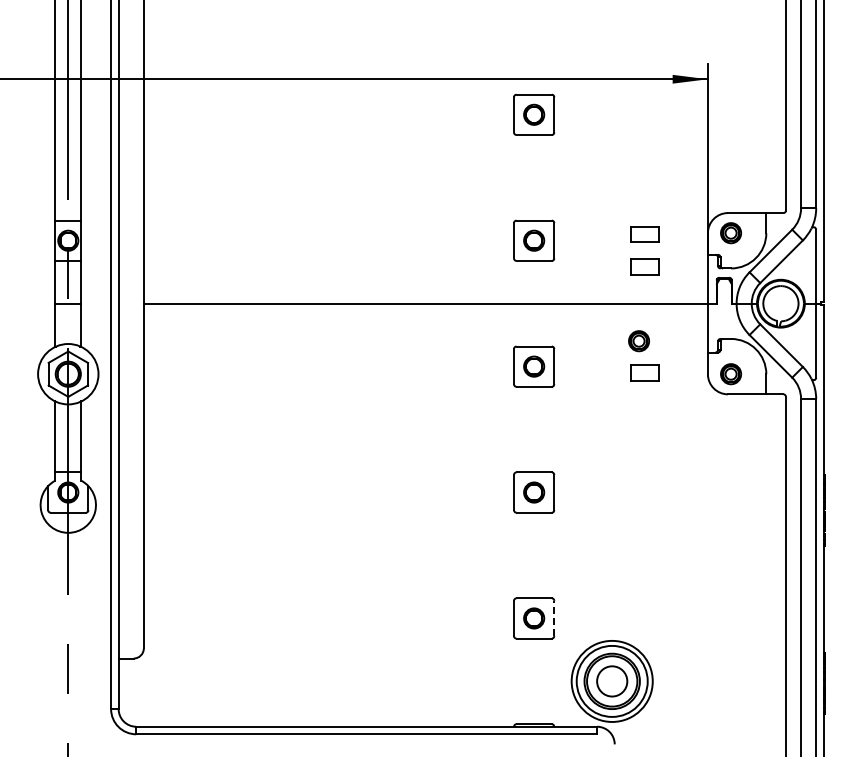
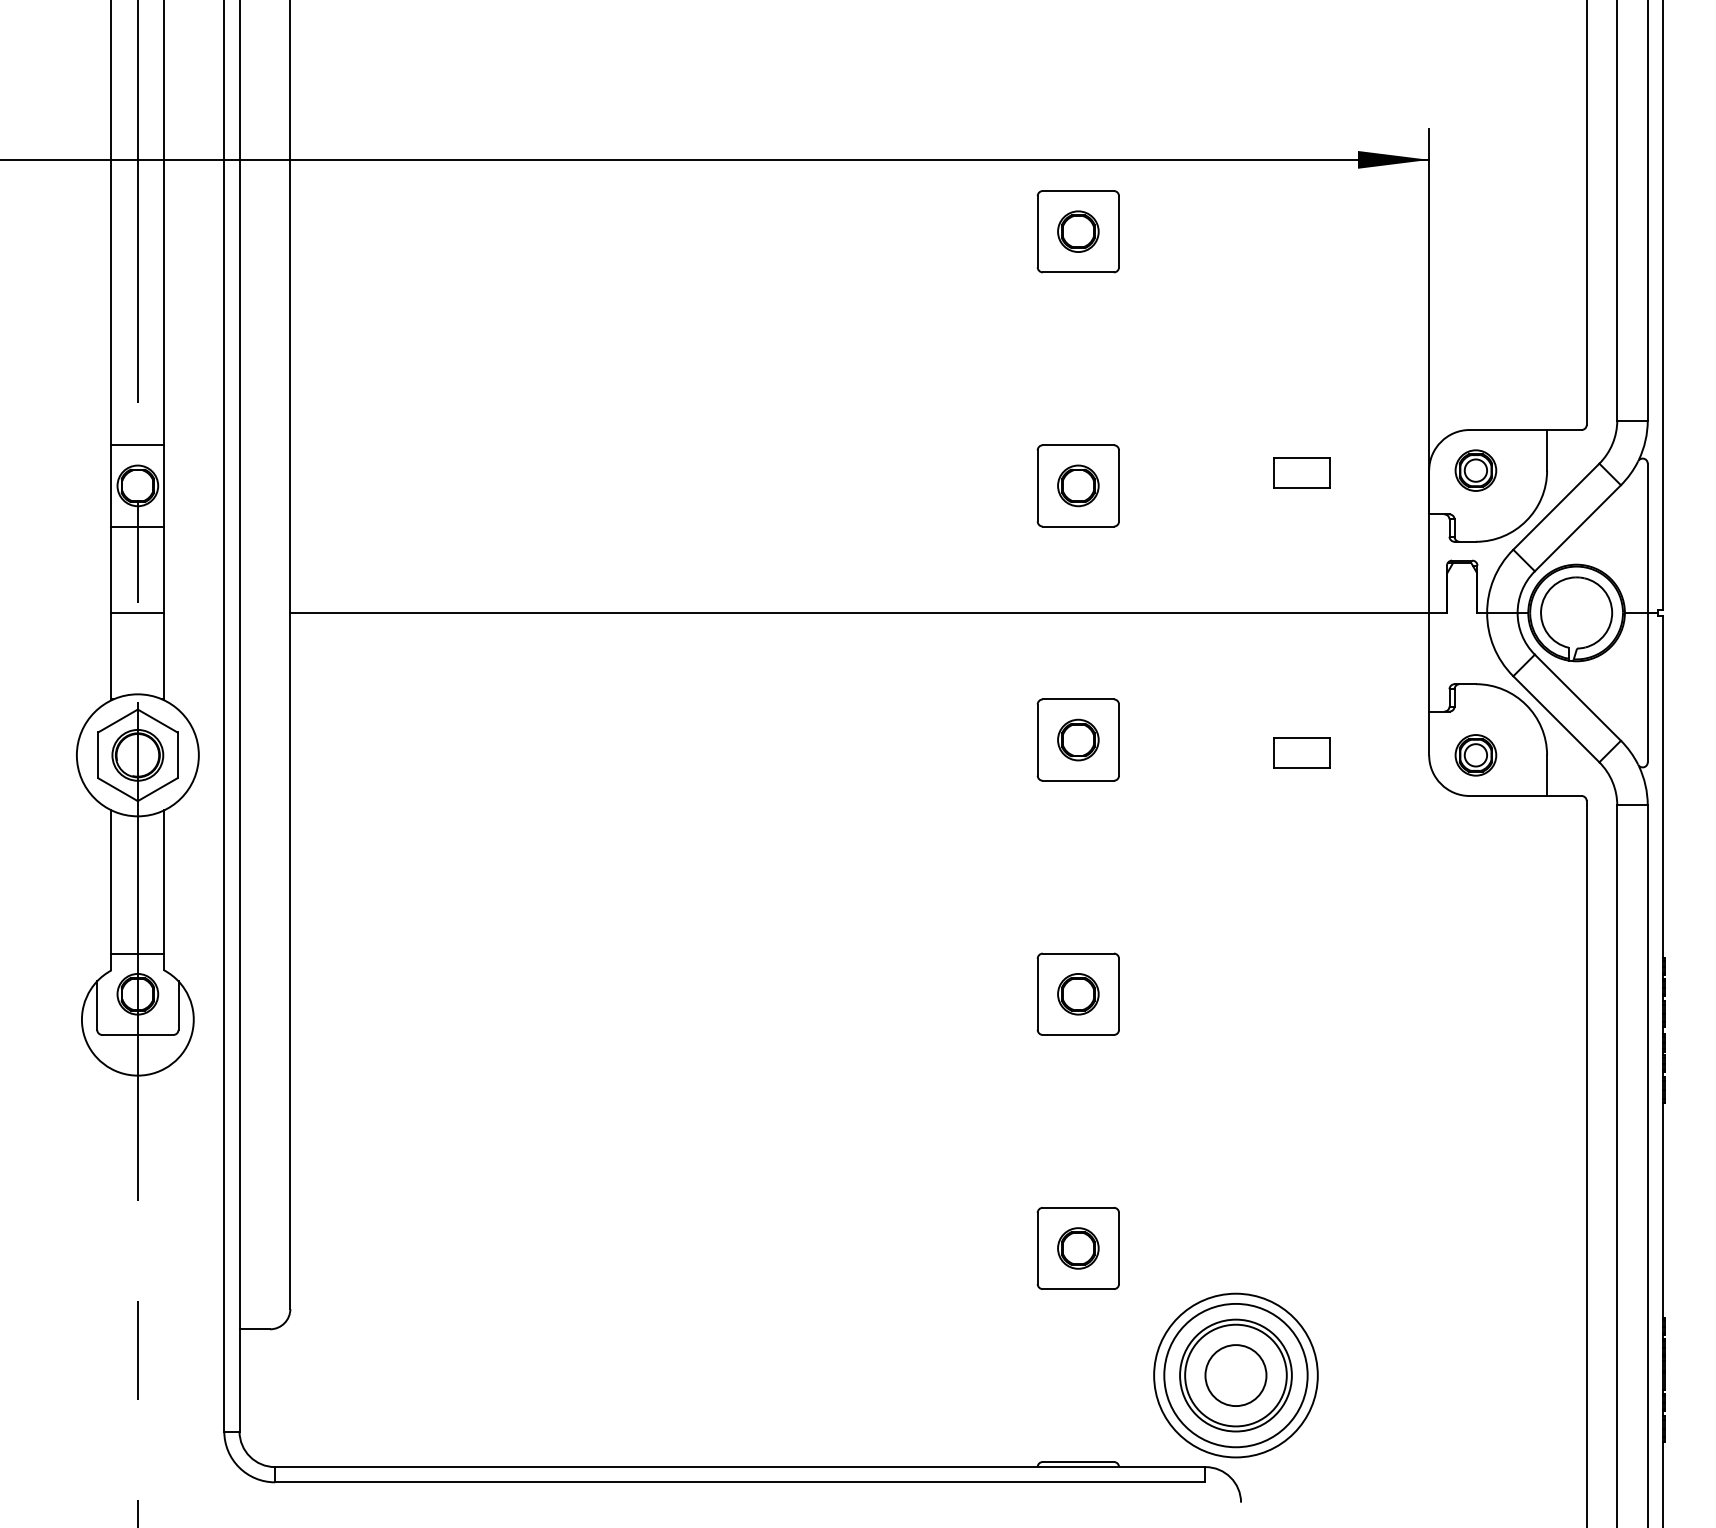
part: (644, 266) -> (1301, 537), removed
part: (638, 341) -> (1289, 689), removed
line: (554, 618) -> (1119, 1248), dashed -> solid

